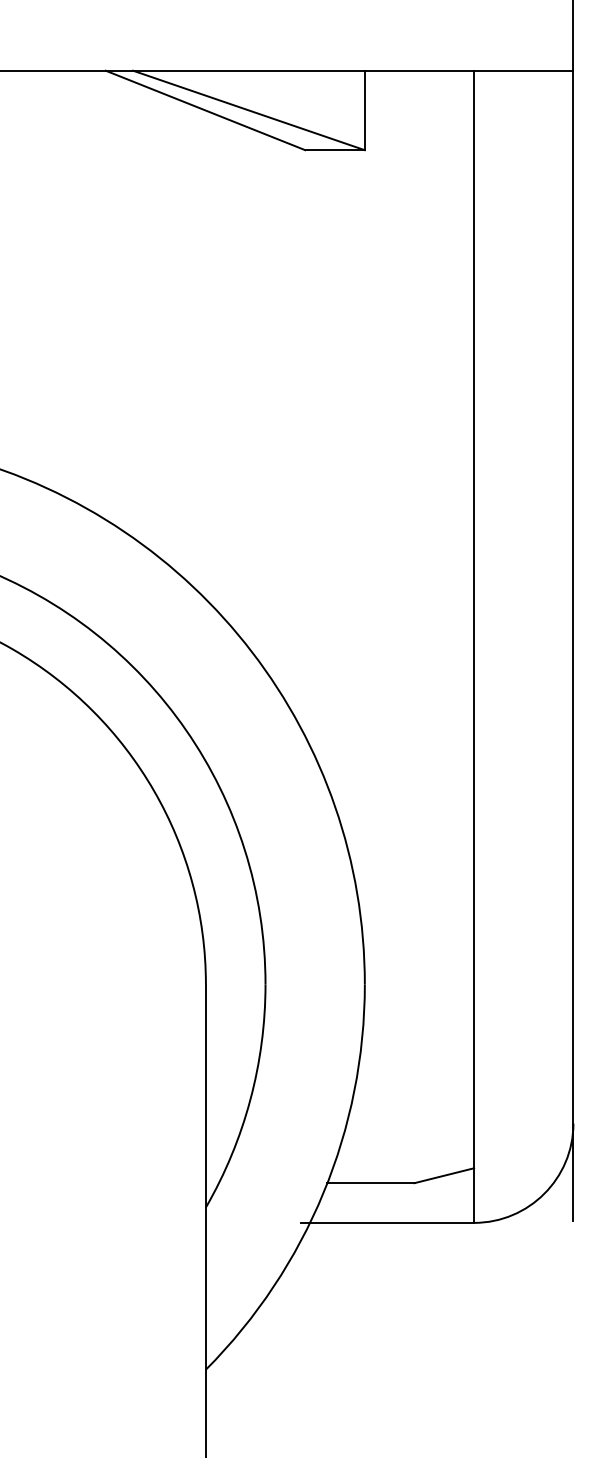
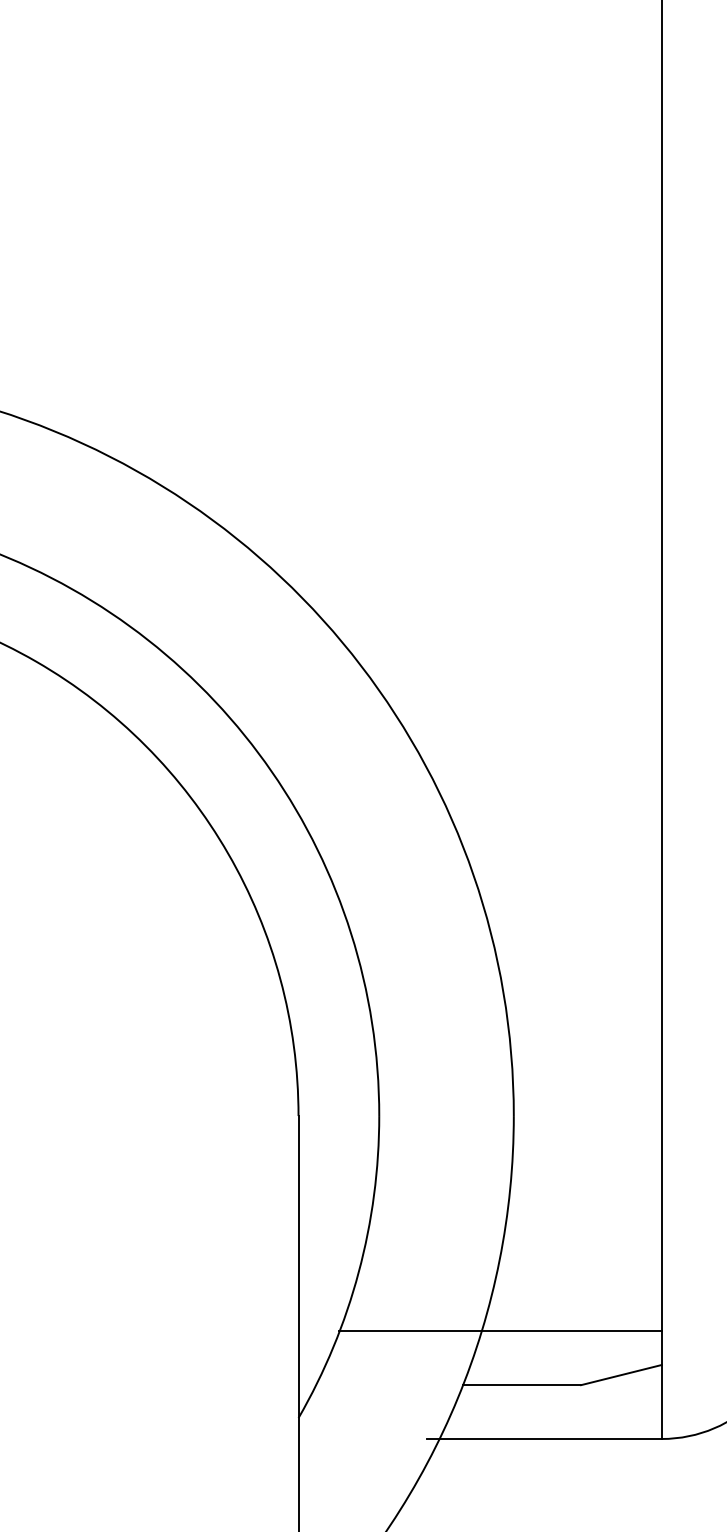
line: (354, 1143) -> (499, 1331), added

